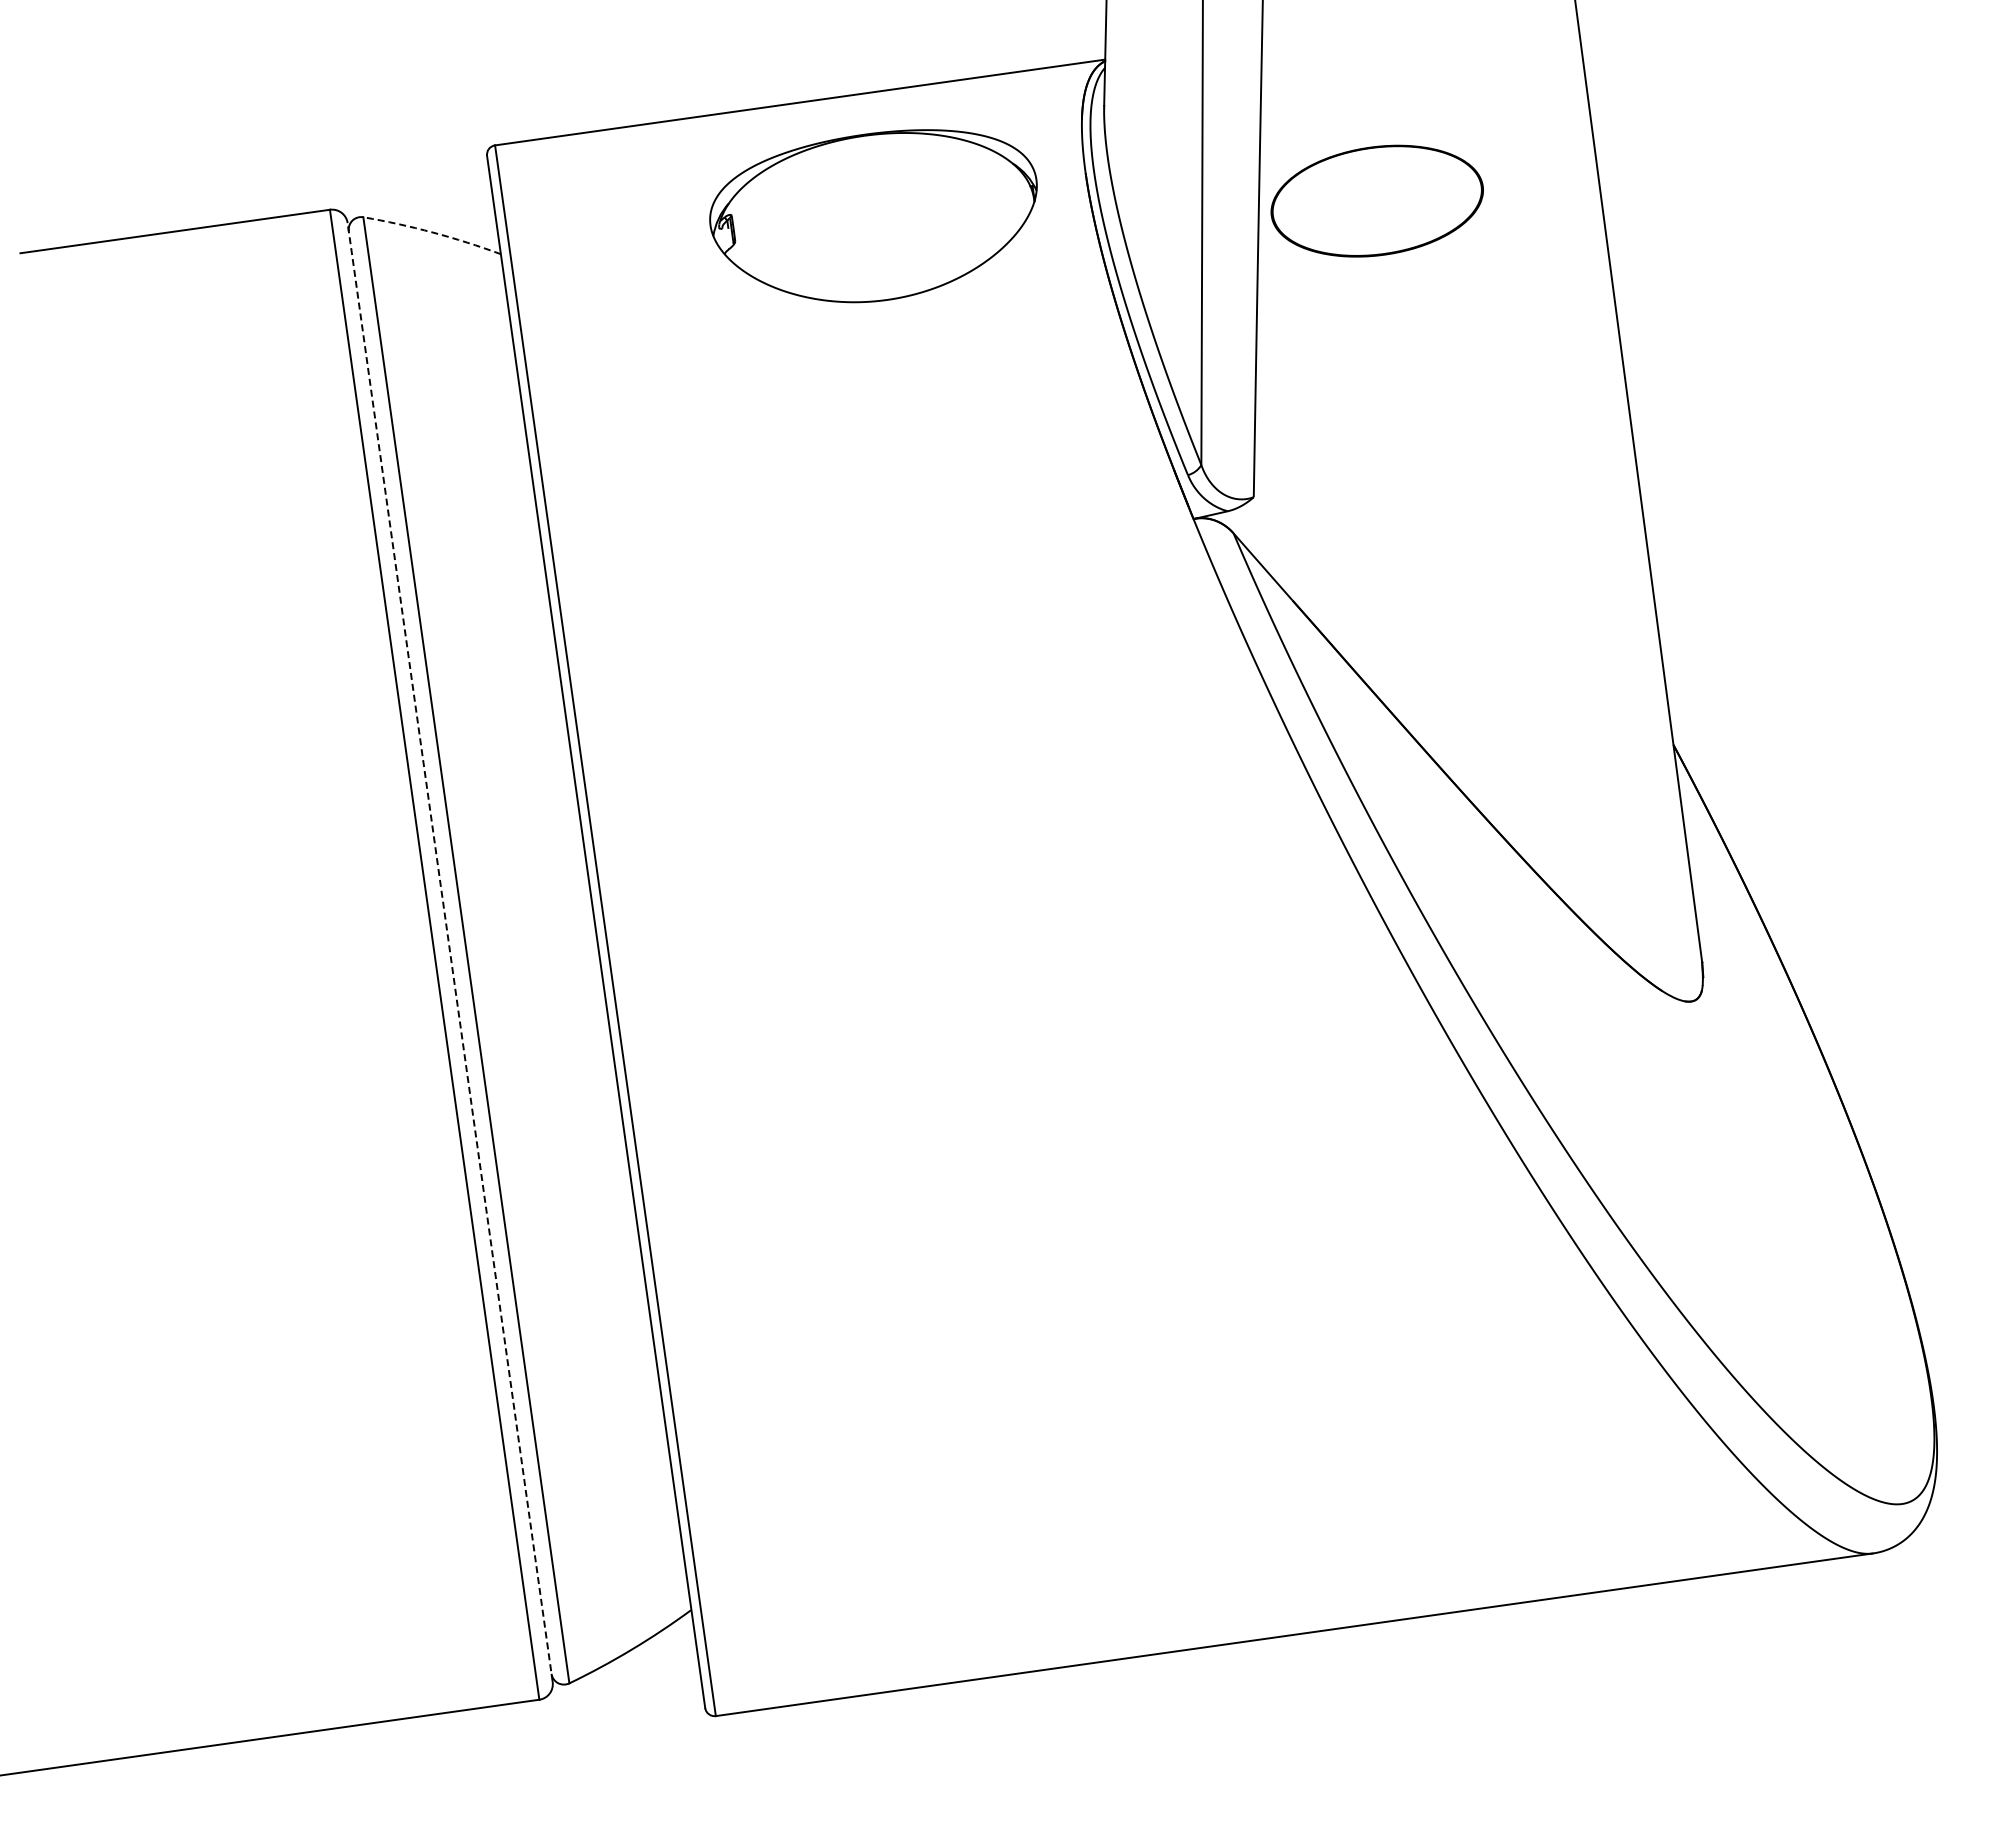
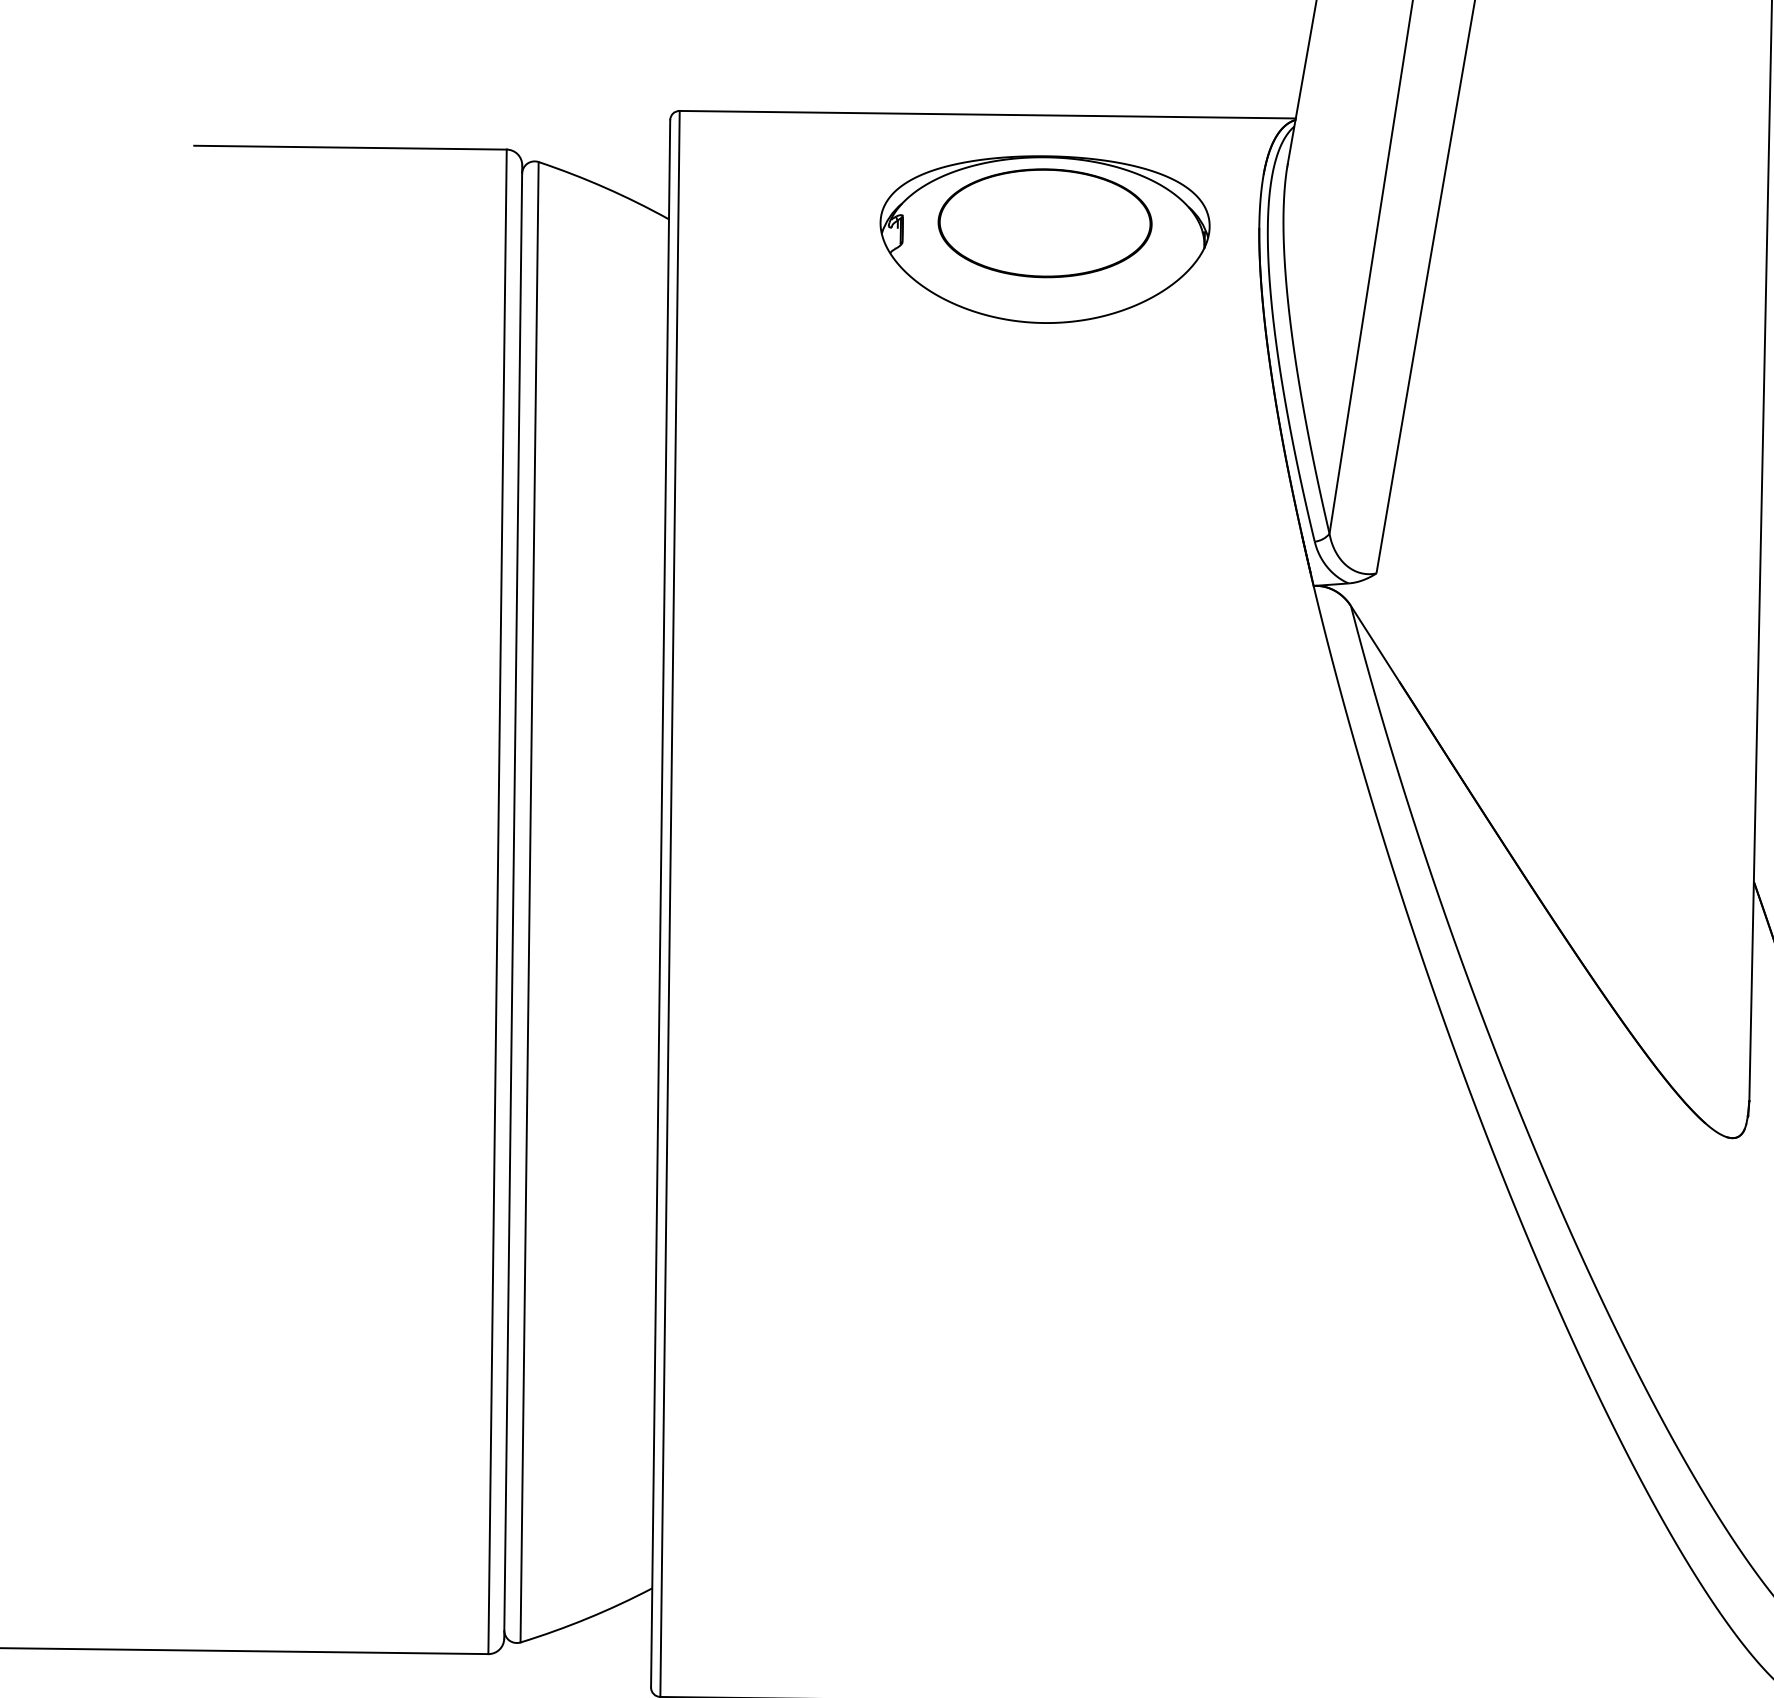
part: (1376, 200) -> (1044, 222), moved
arc: (432, 232) -> (604, 187), dashed -> solid
line: (450, 952) -> (513, 902), dashed -> solid

